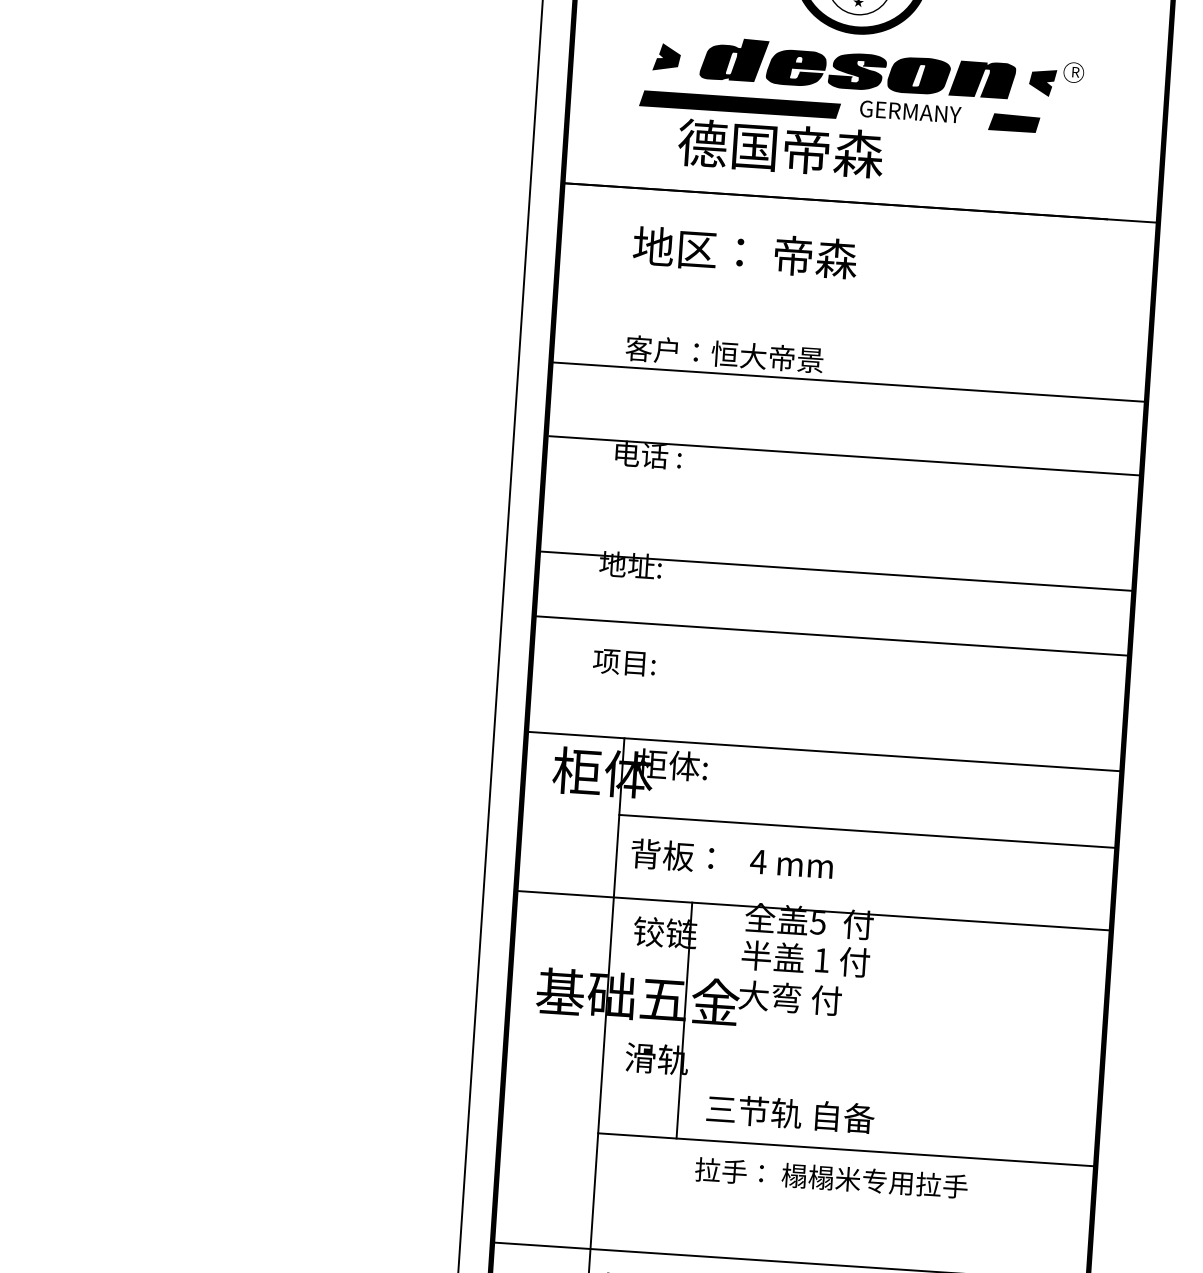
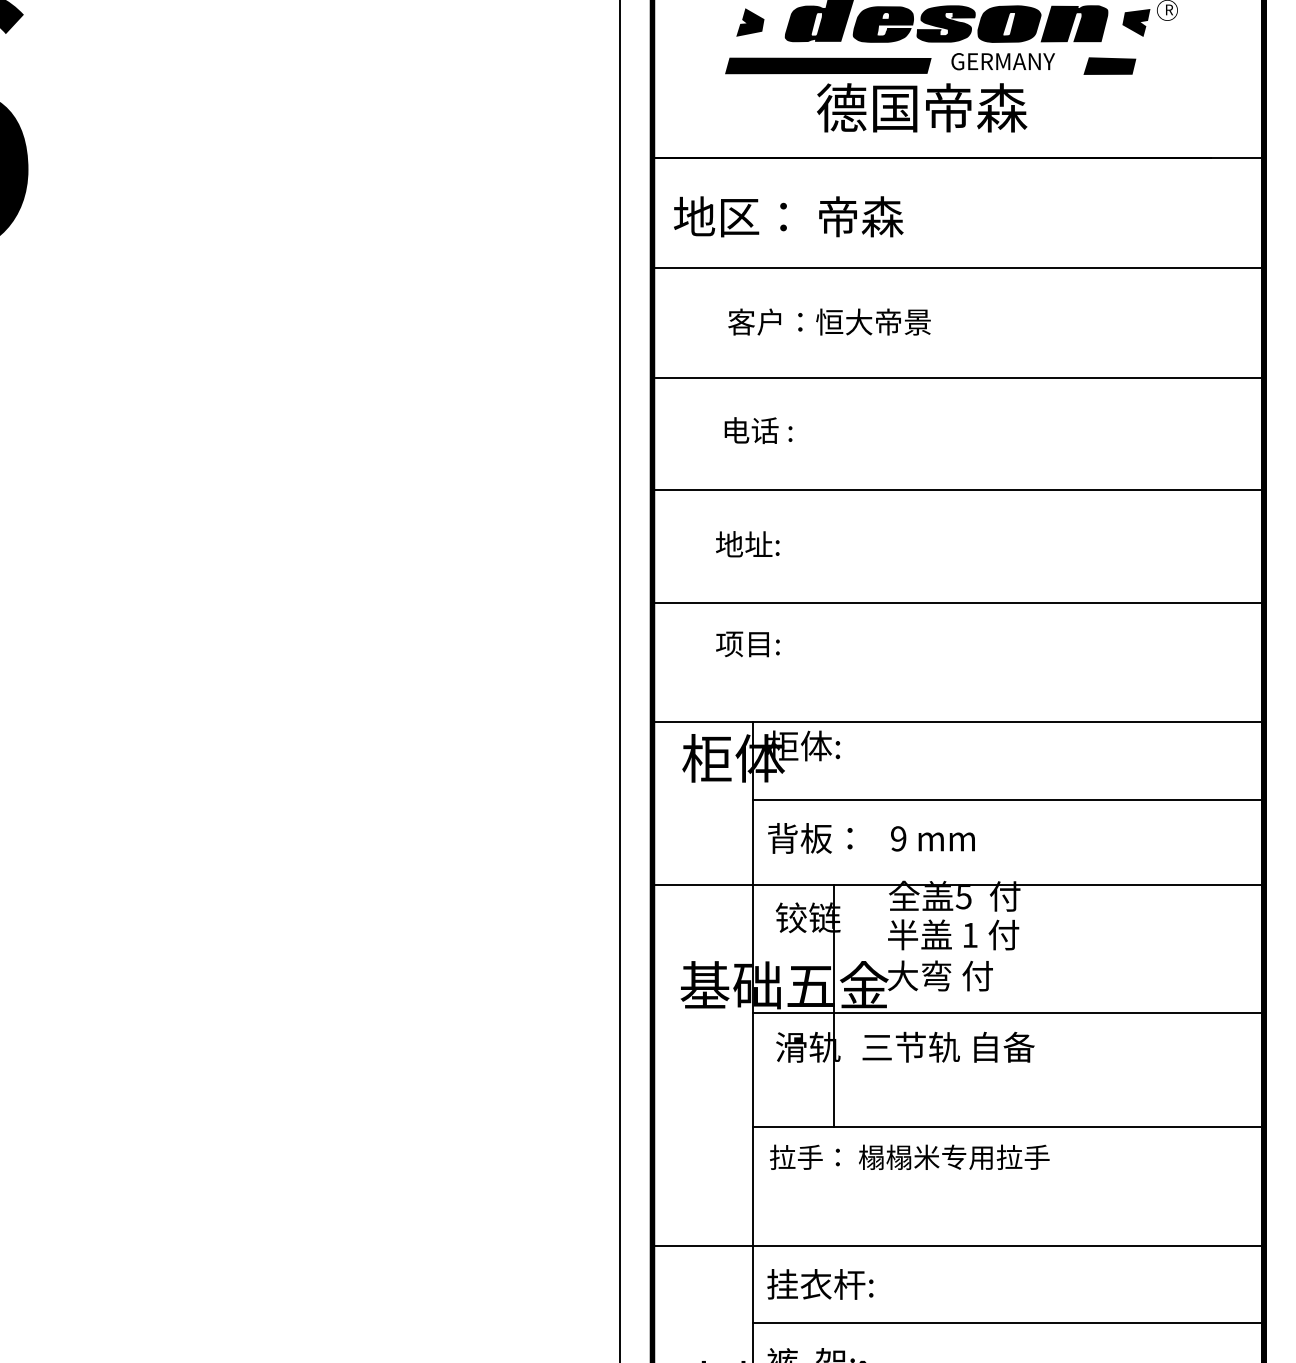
text: (781, 148) -> (922, 107), moved
text: (745, 252) -> (788, 216), moved
line: (848, 382) -> (958, 268), moved
line: (845, 455) -> (959, 377), moved
line: (836, 571) -> (958, 490), moved
text: (758, 861) -> (898, 838), 4 -> 9
line: (854, 1038) -> (1008, 1012), added
text: (790, 1113) -> (948, 1046), moved
text: (831, 1177) -> (909, 1156), moved

